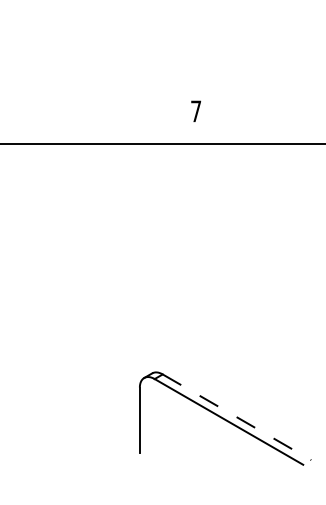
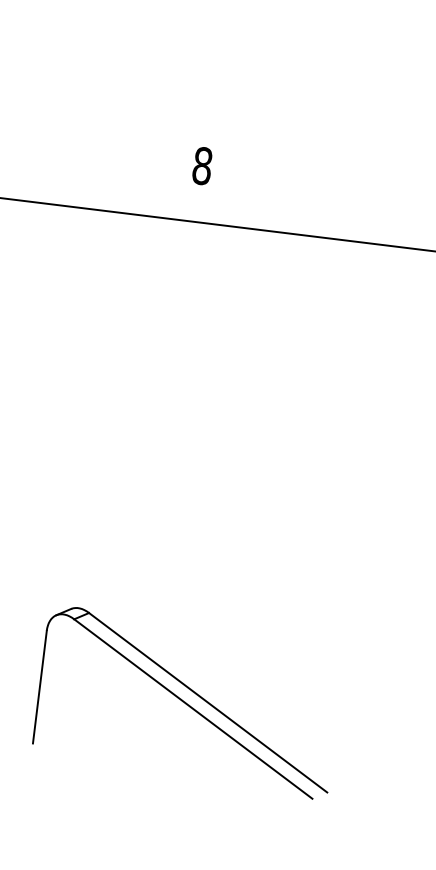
text: (196, 111) -> (203, 166), 7 -> 8
line: (236, 417) -> (207, 702), dashed -> solid

